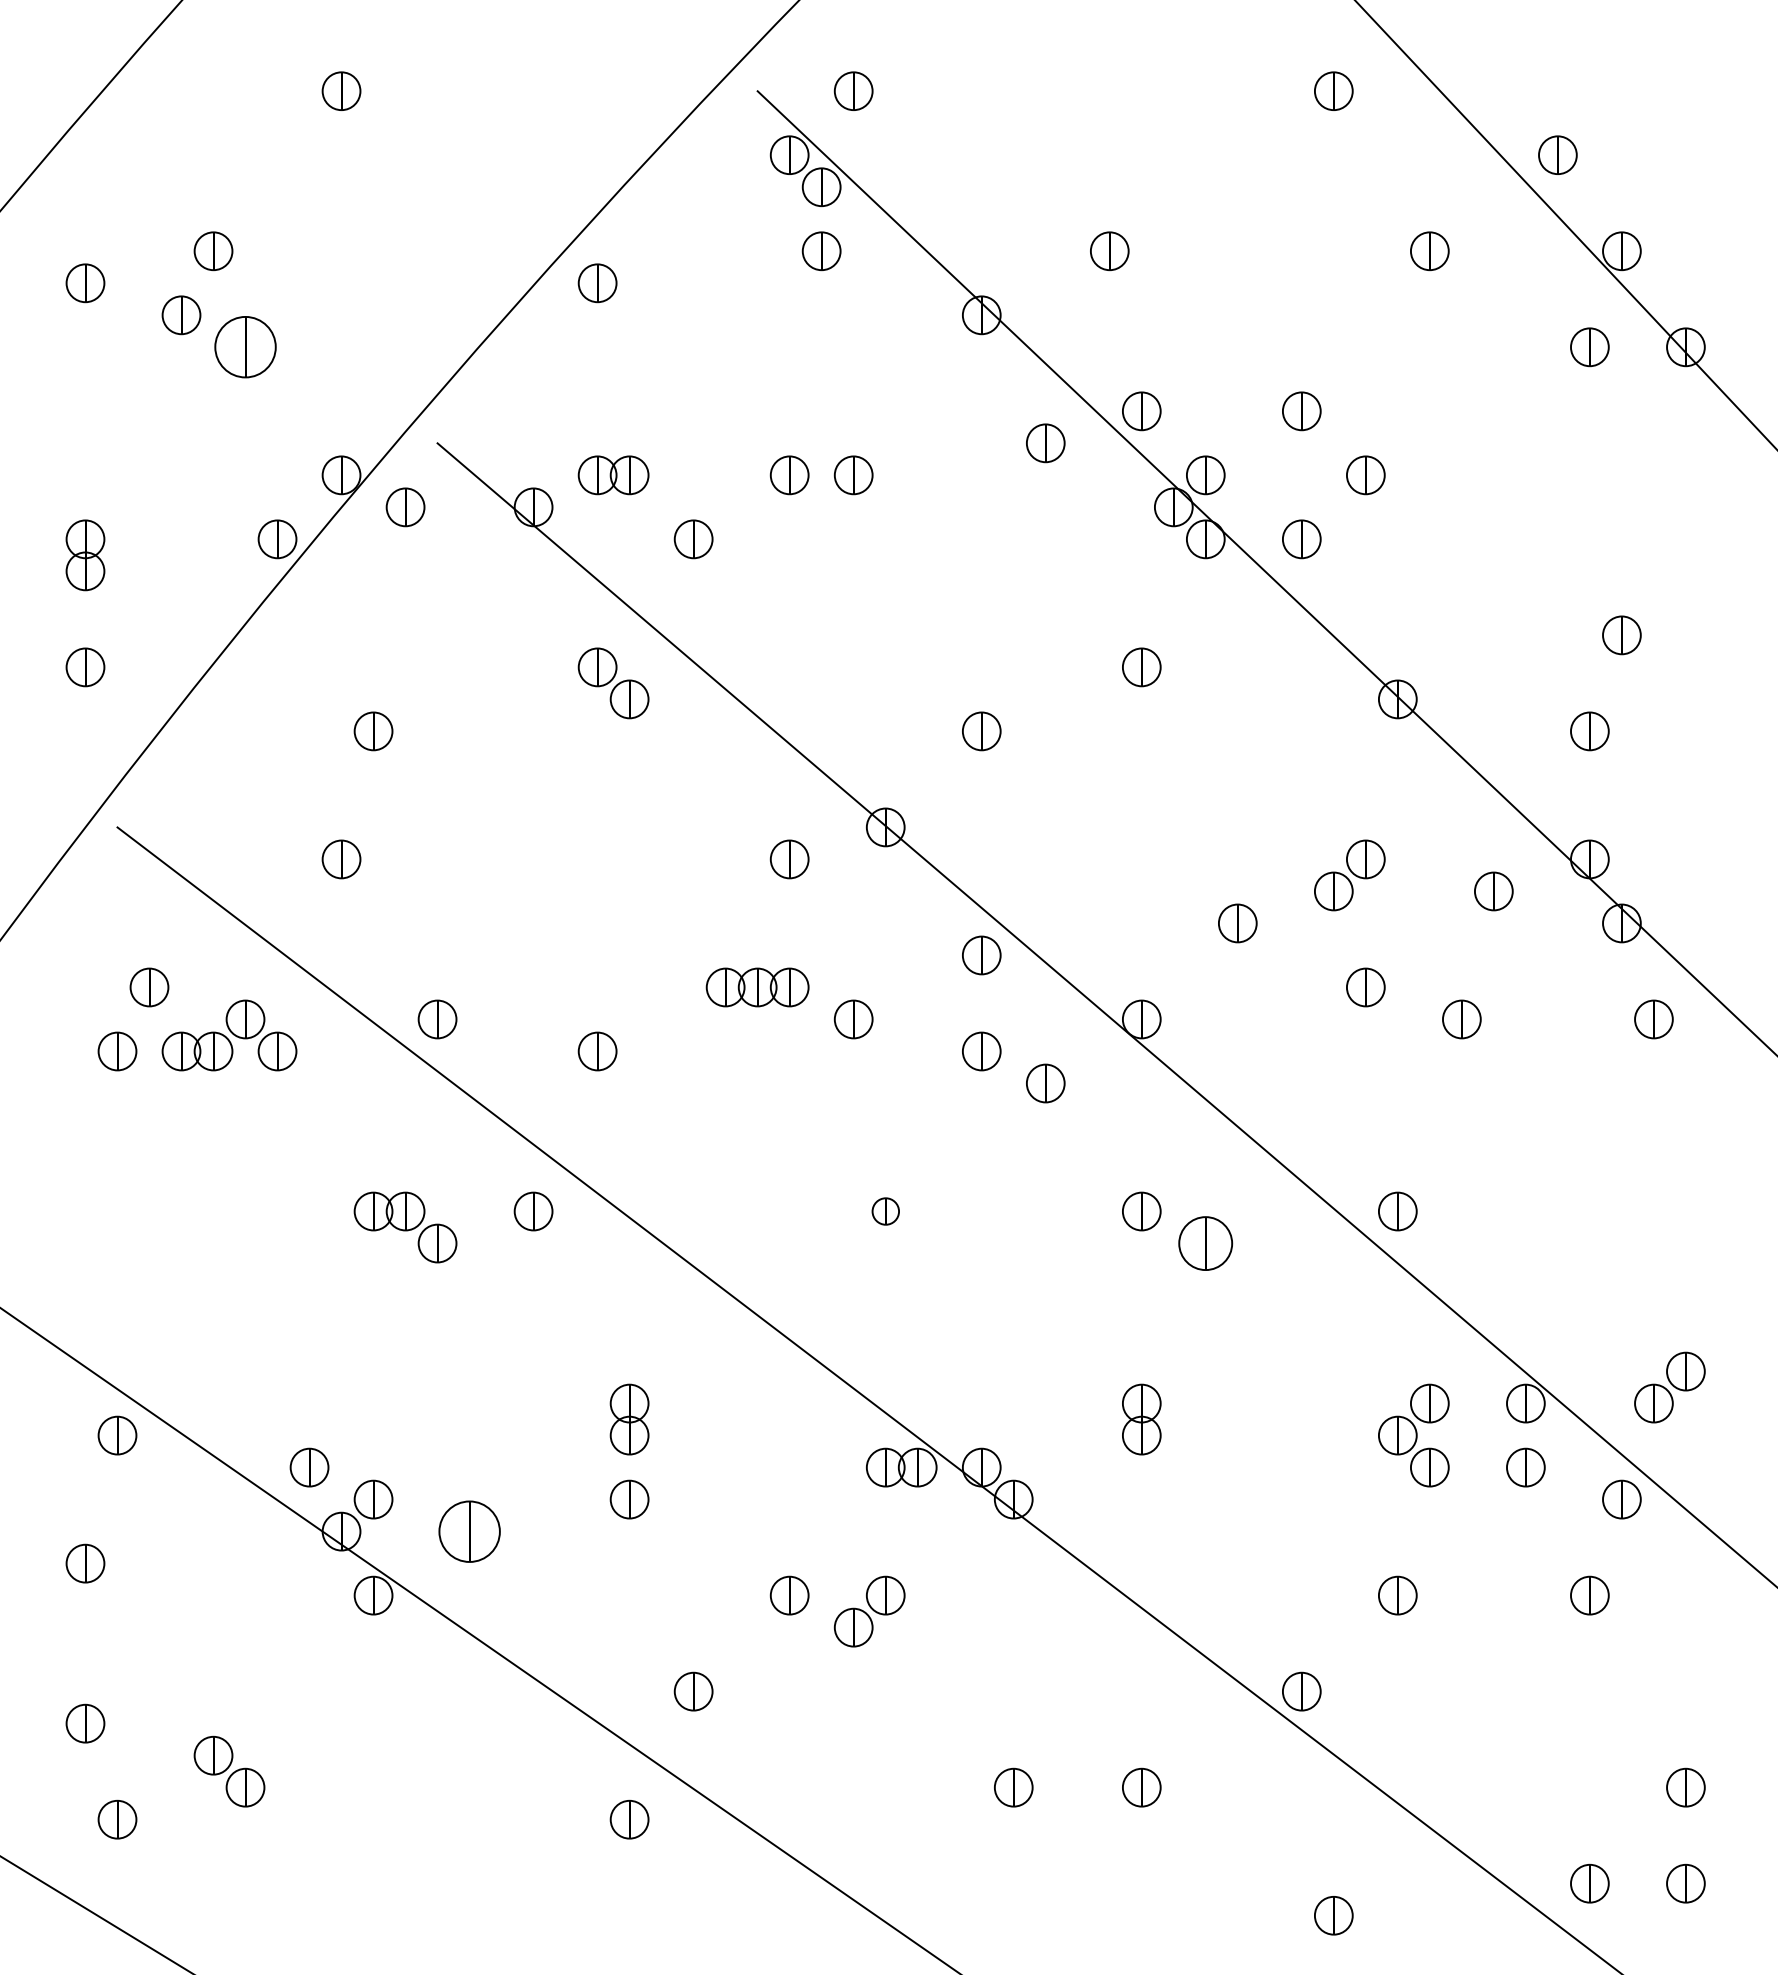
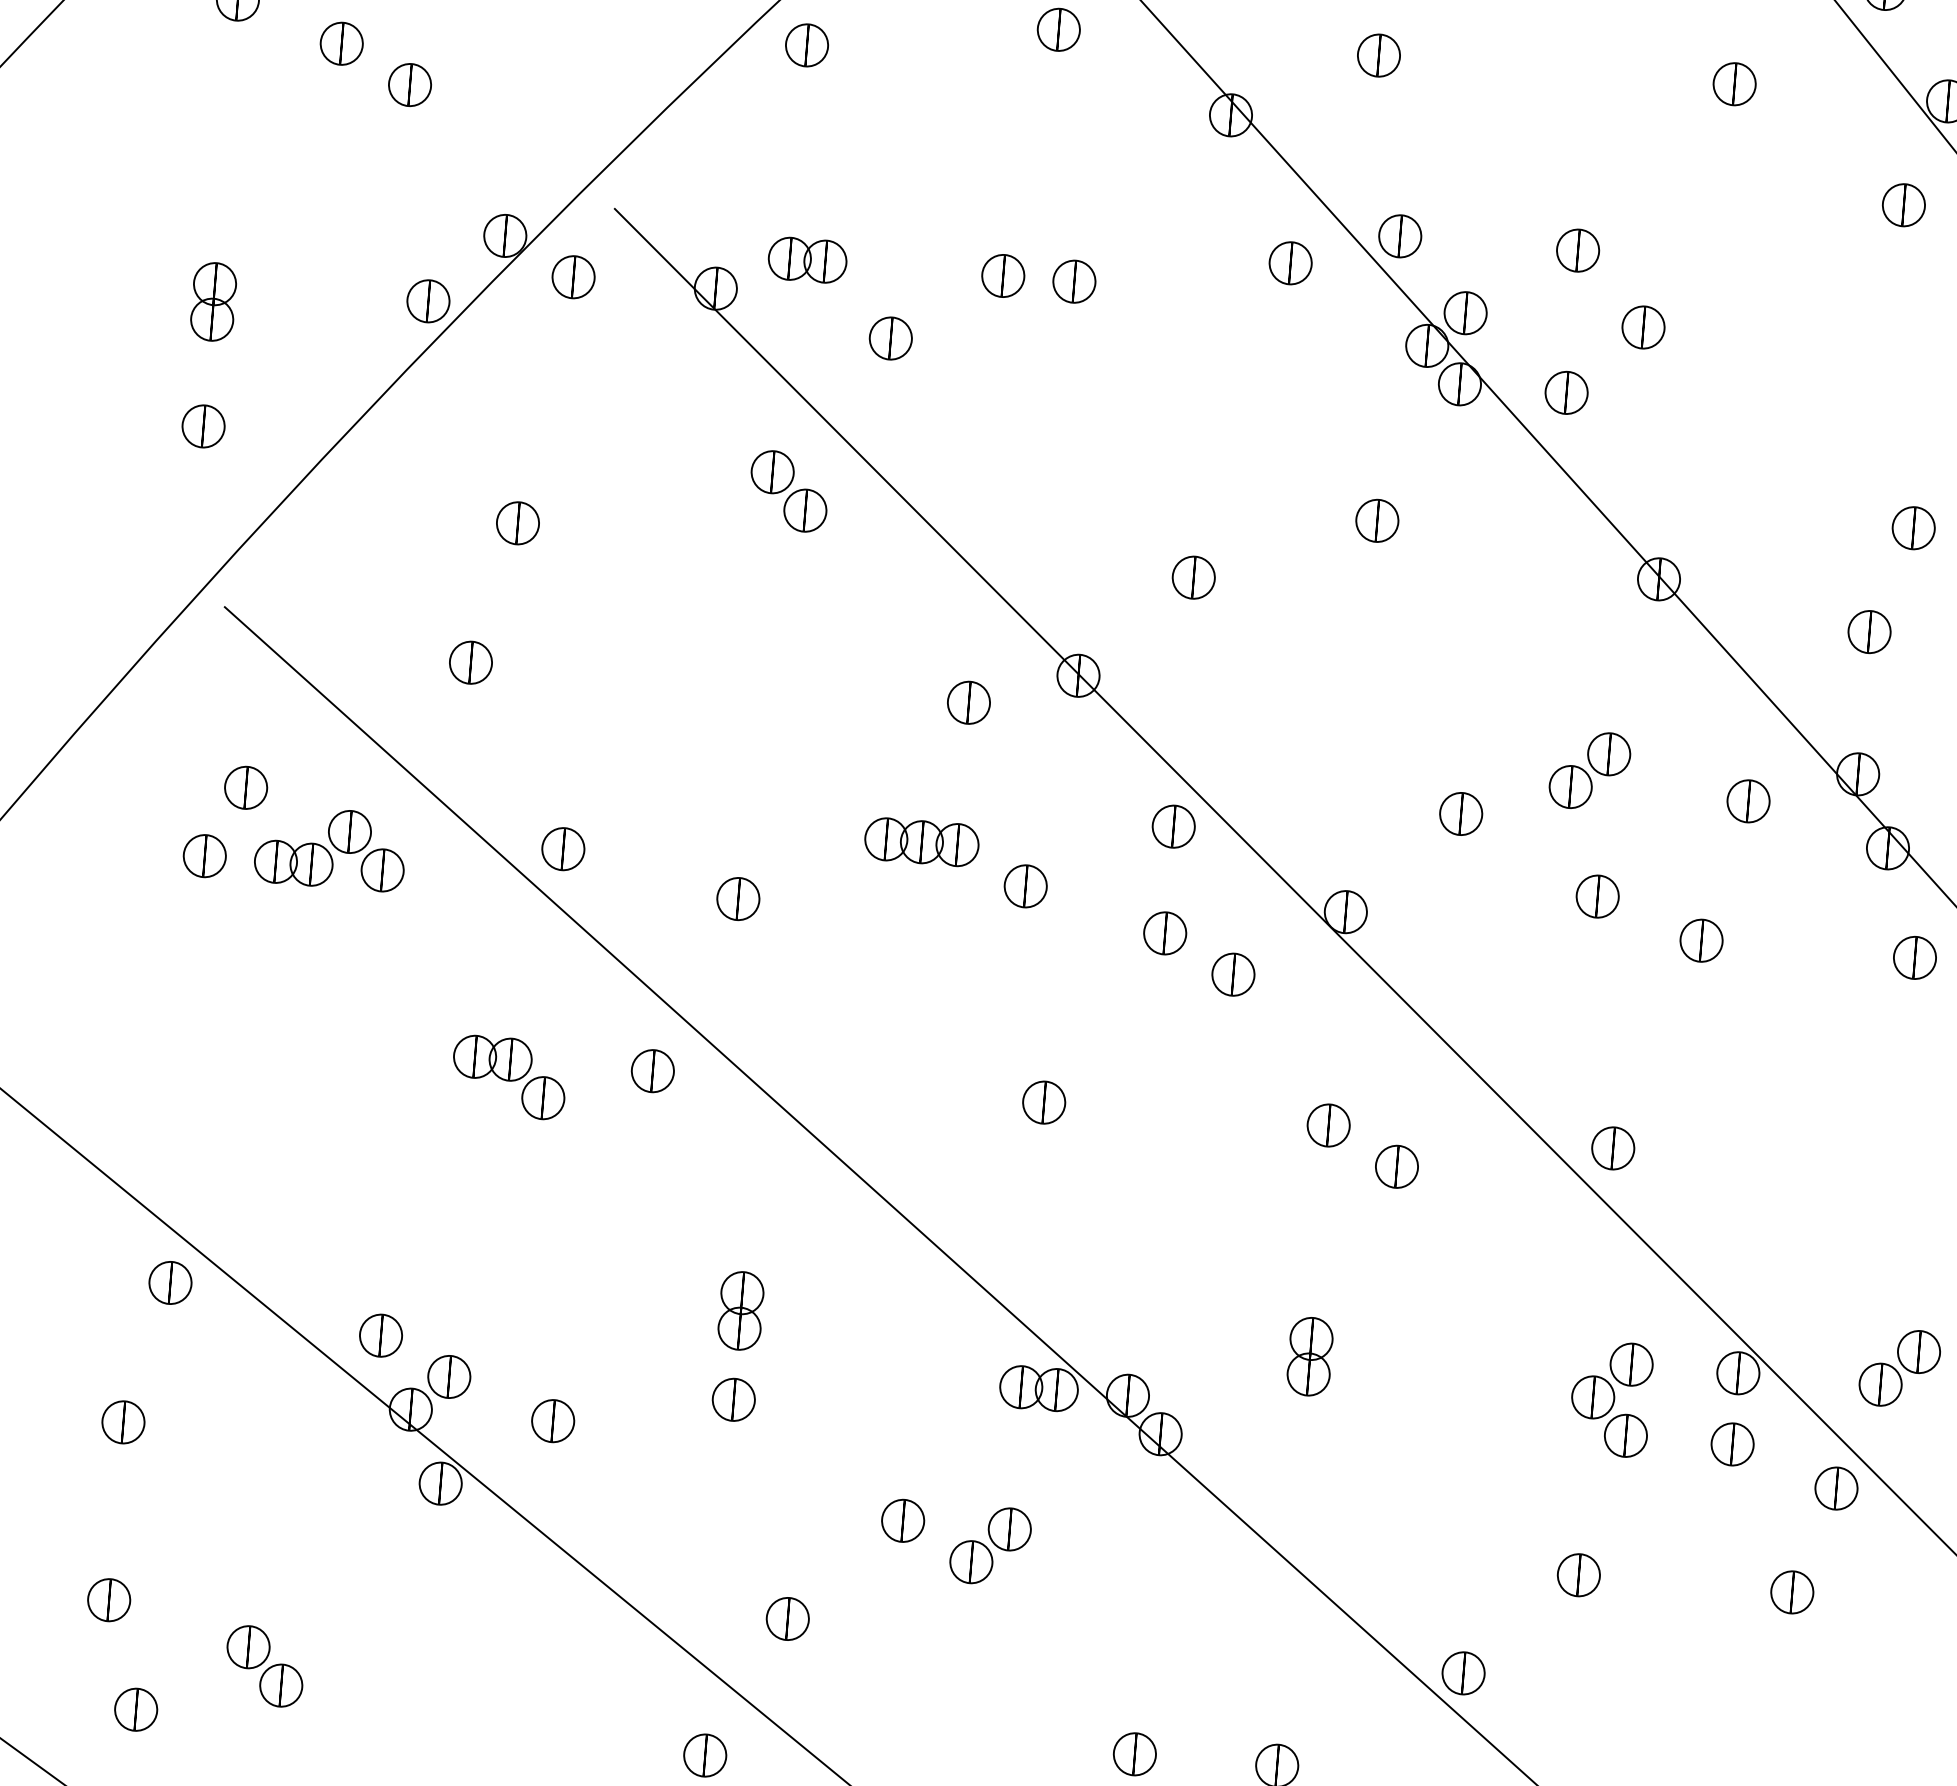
part: (245, 347) -> (410, 85), size x0.62
part: (885, 1211) -> (1043, 1102), size x1.43
part: (1205, 1243) -> (1396, 1166), size x0.71
part: (469, 1531) -> (553, 1420), size x0.62

